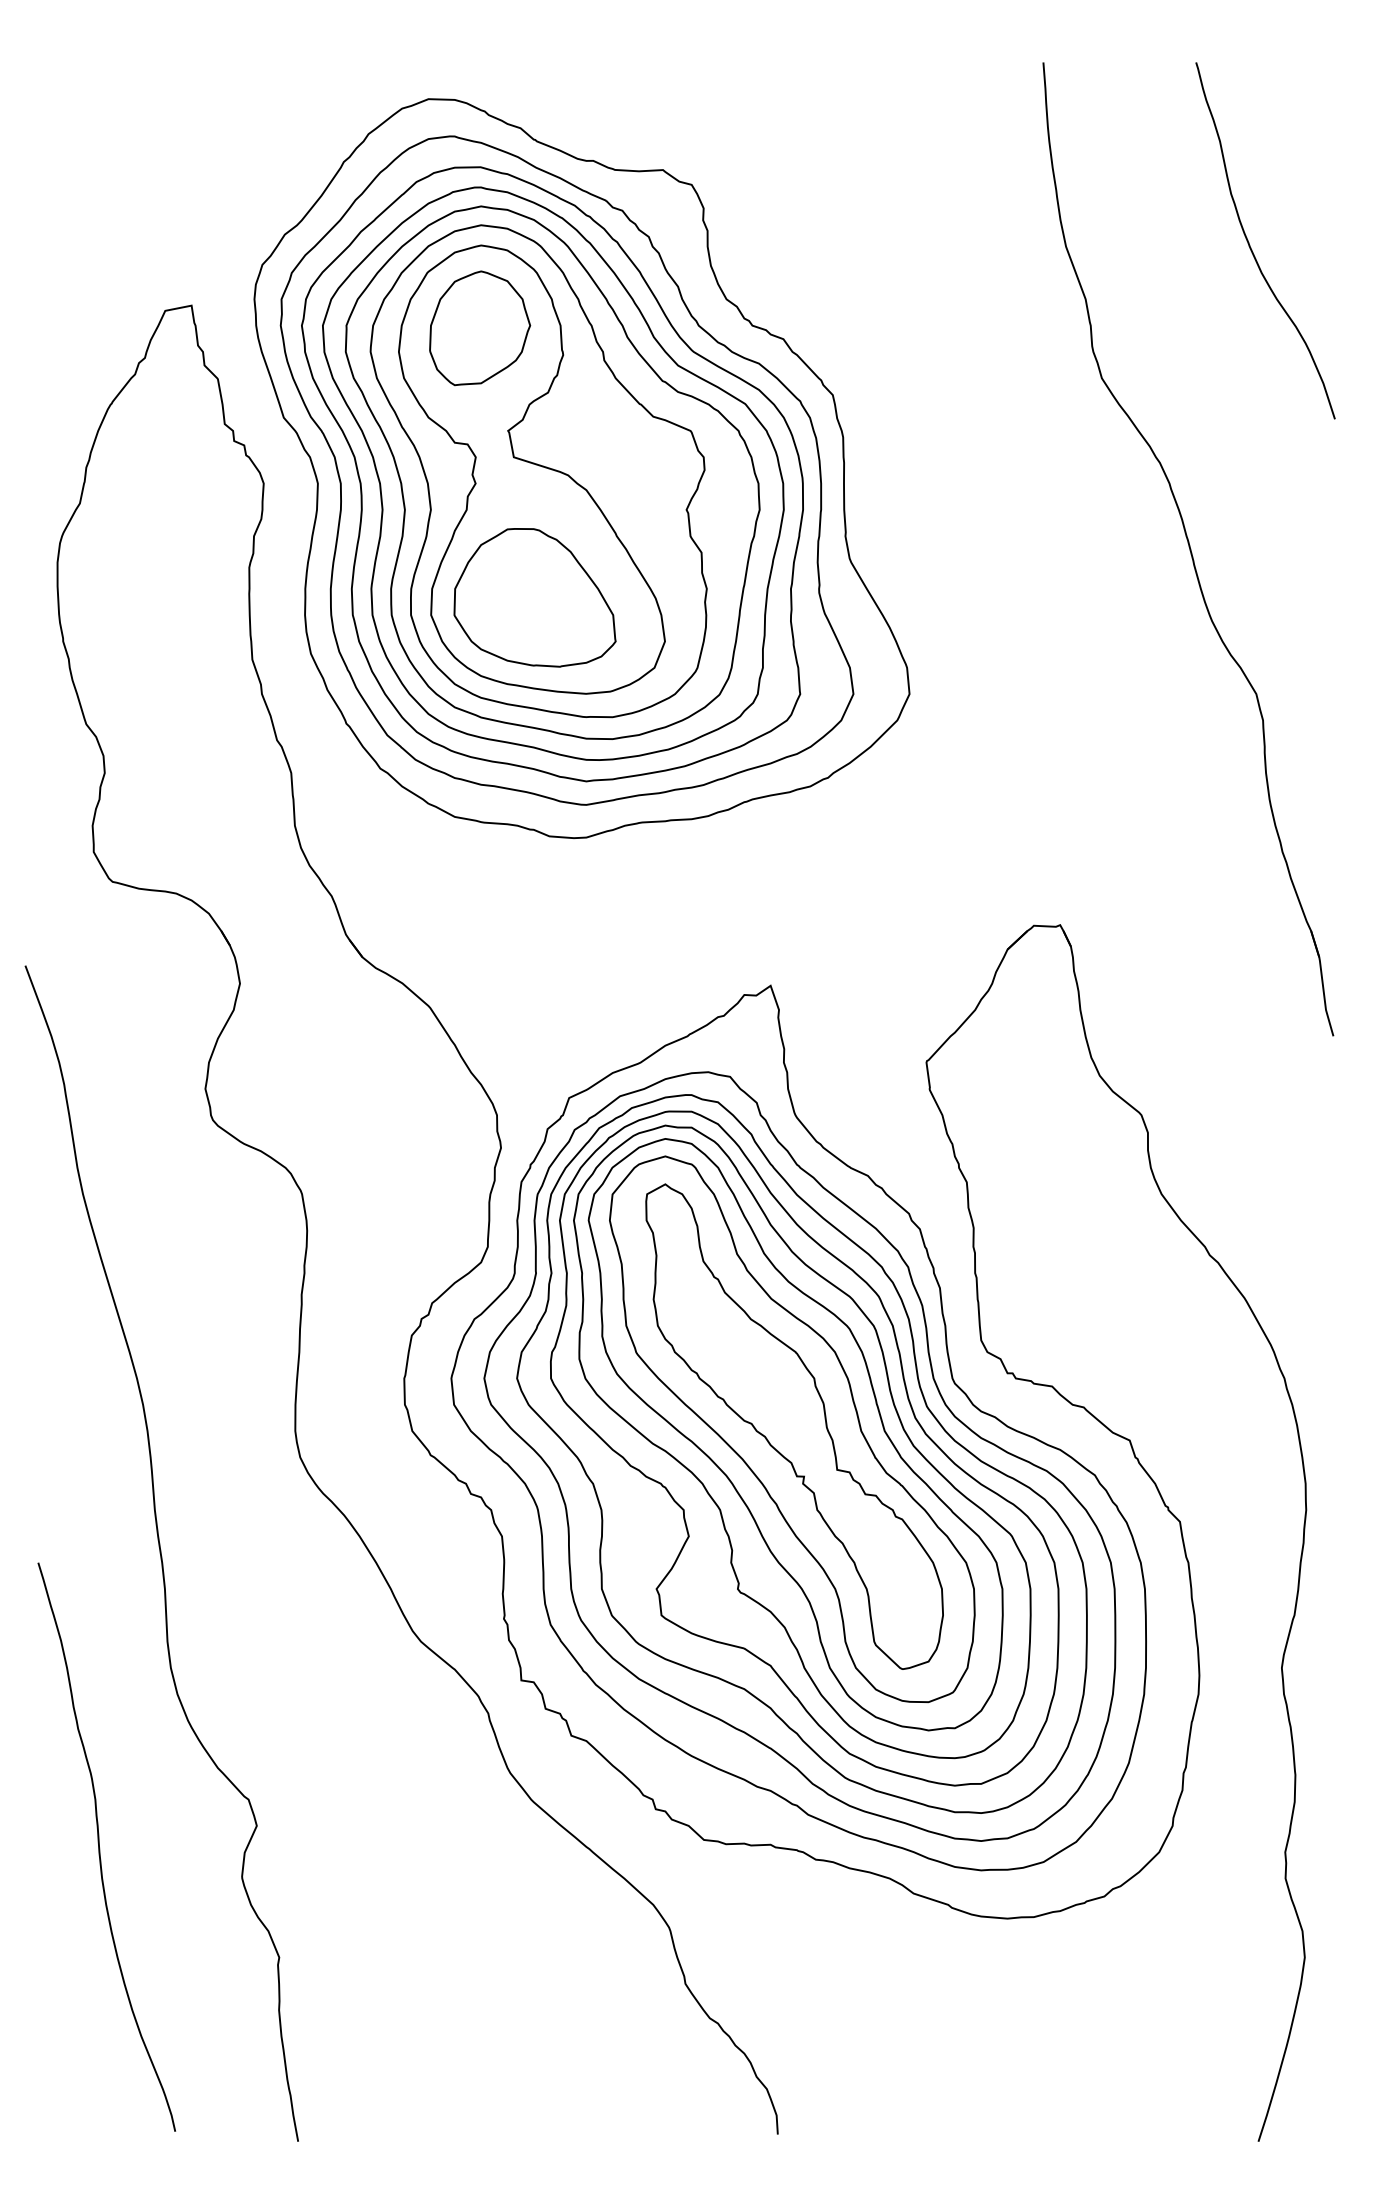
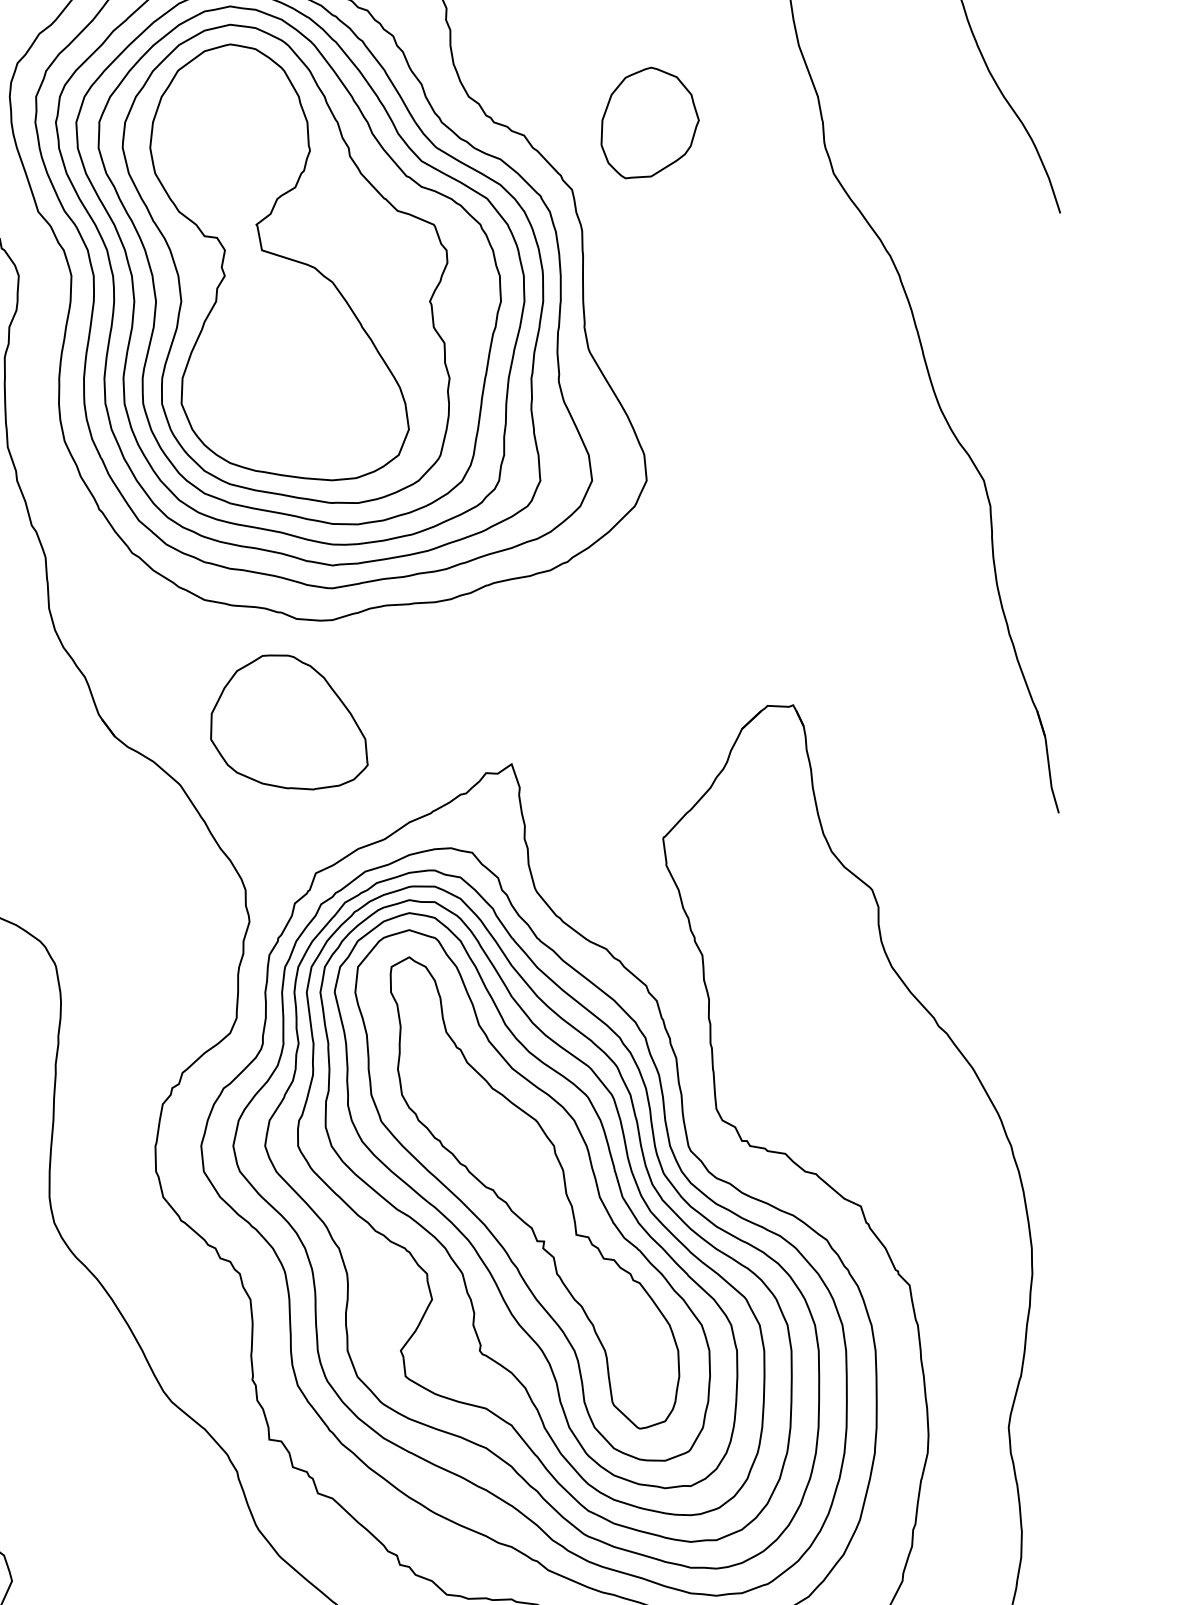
part: (480, 328) -> (650, 123), moved
part: (534, 597) -> (288, 722), moved

